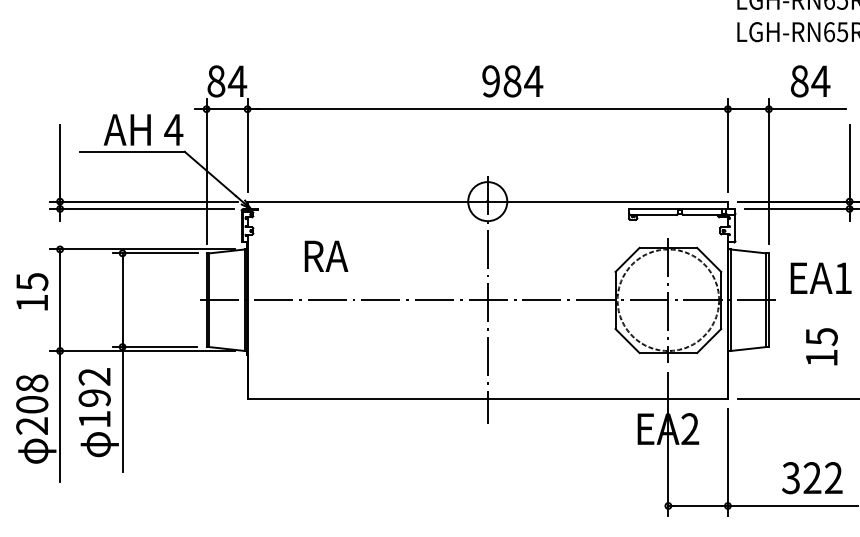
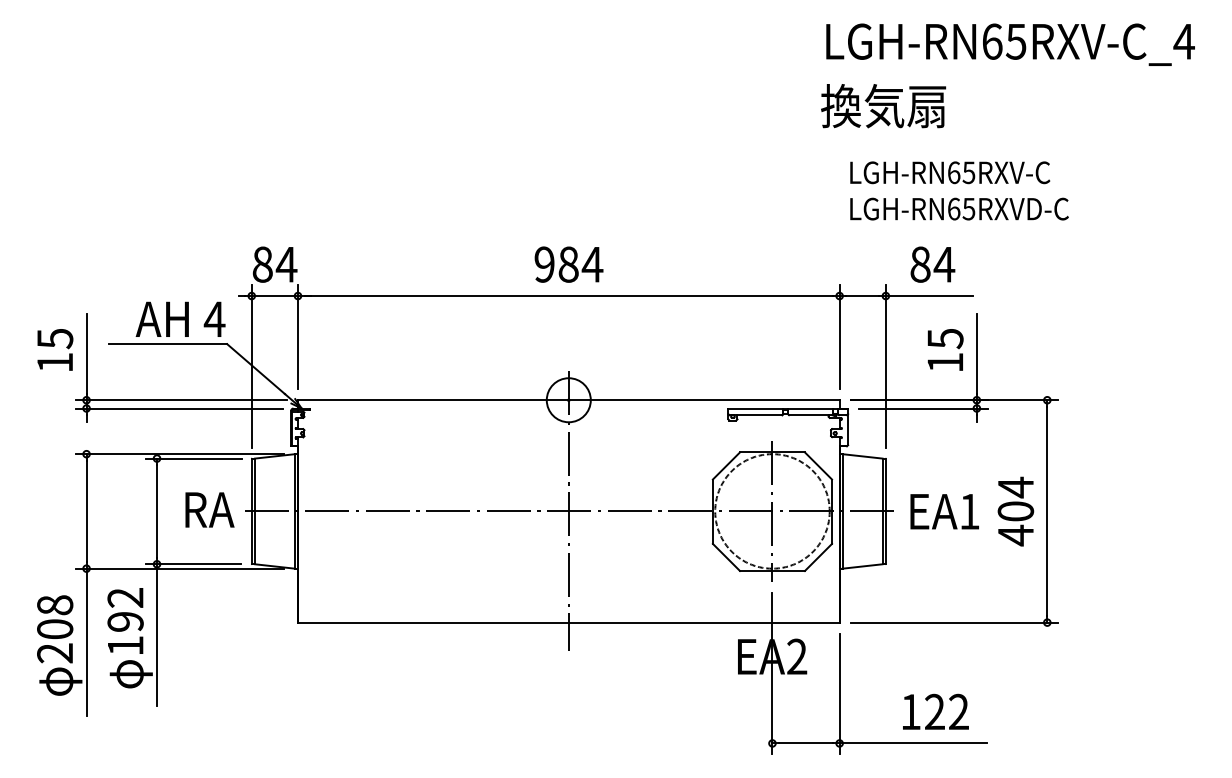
text: (512, 81) -> (568, 264), moved
text: (326, 255) -> (209, 509), moved
text: (820, 278) -> (944, 511), moved
text: (32, 291) -> (55, 349), moved
text: (821, 346) -> (945, 349), moved
text: (790, 477) -> (910, 711), 322 -> 122

